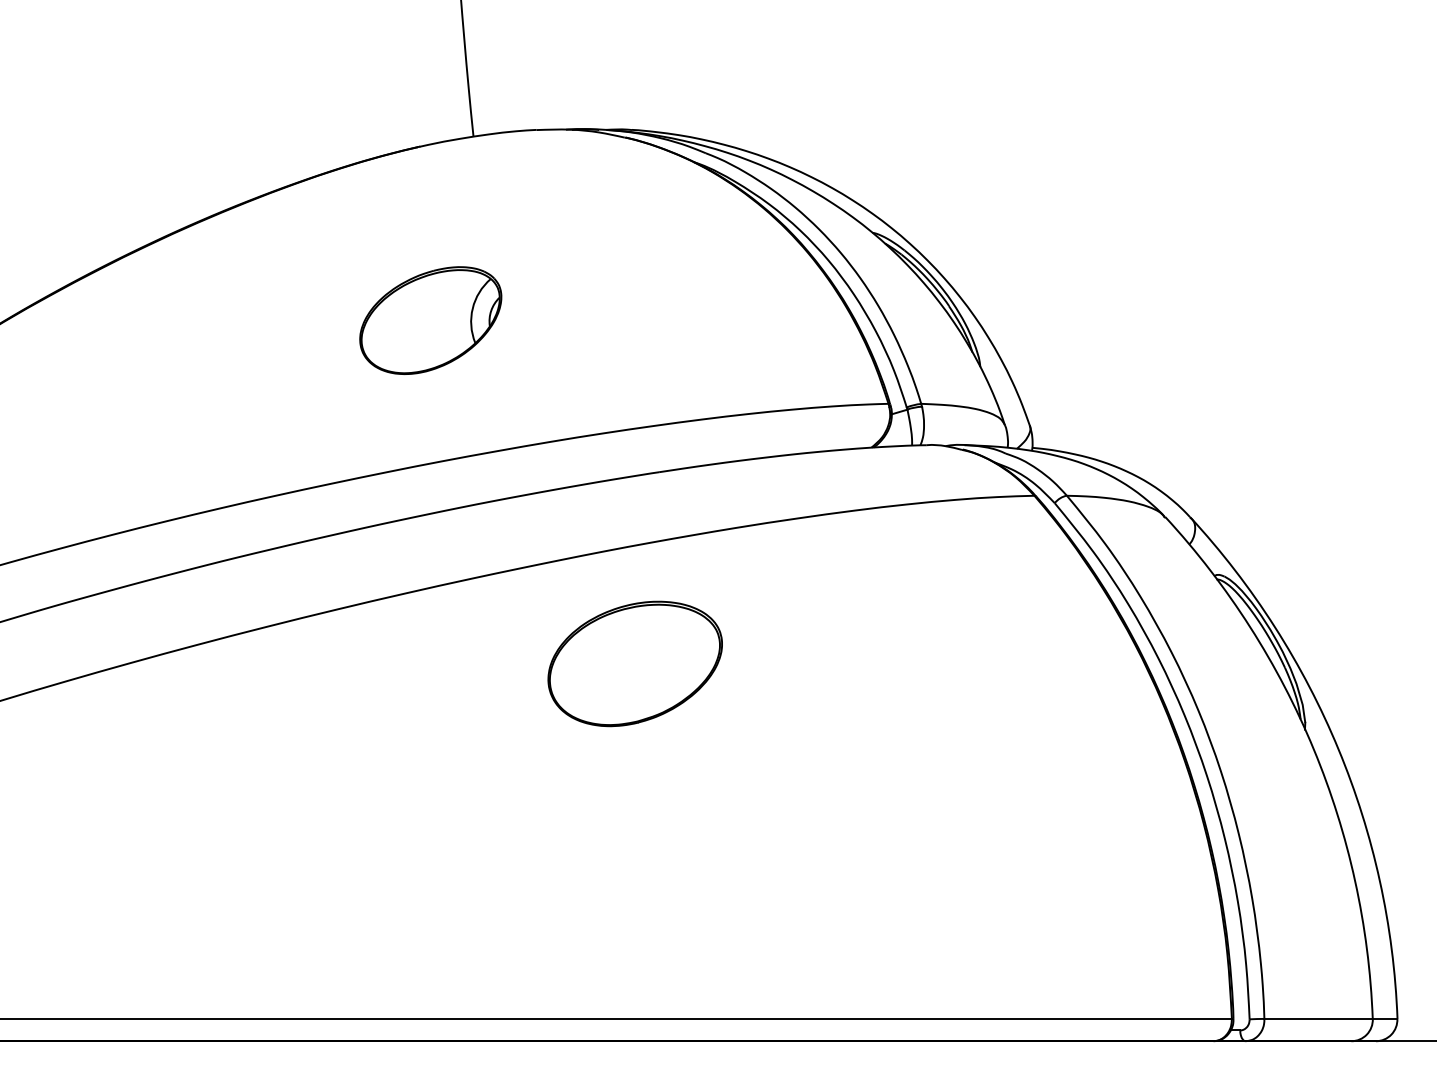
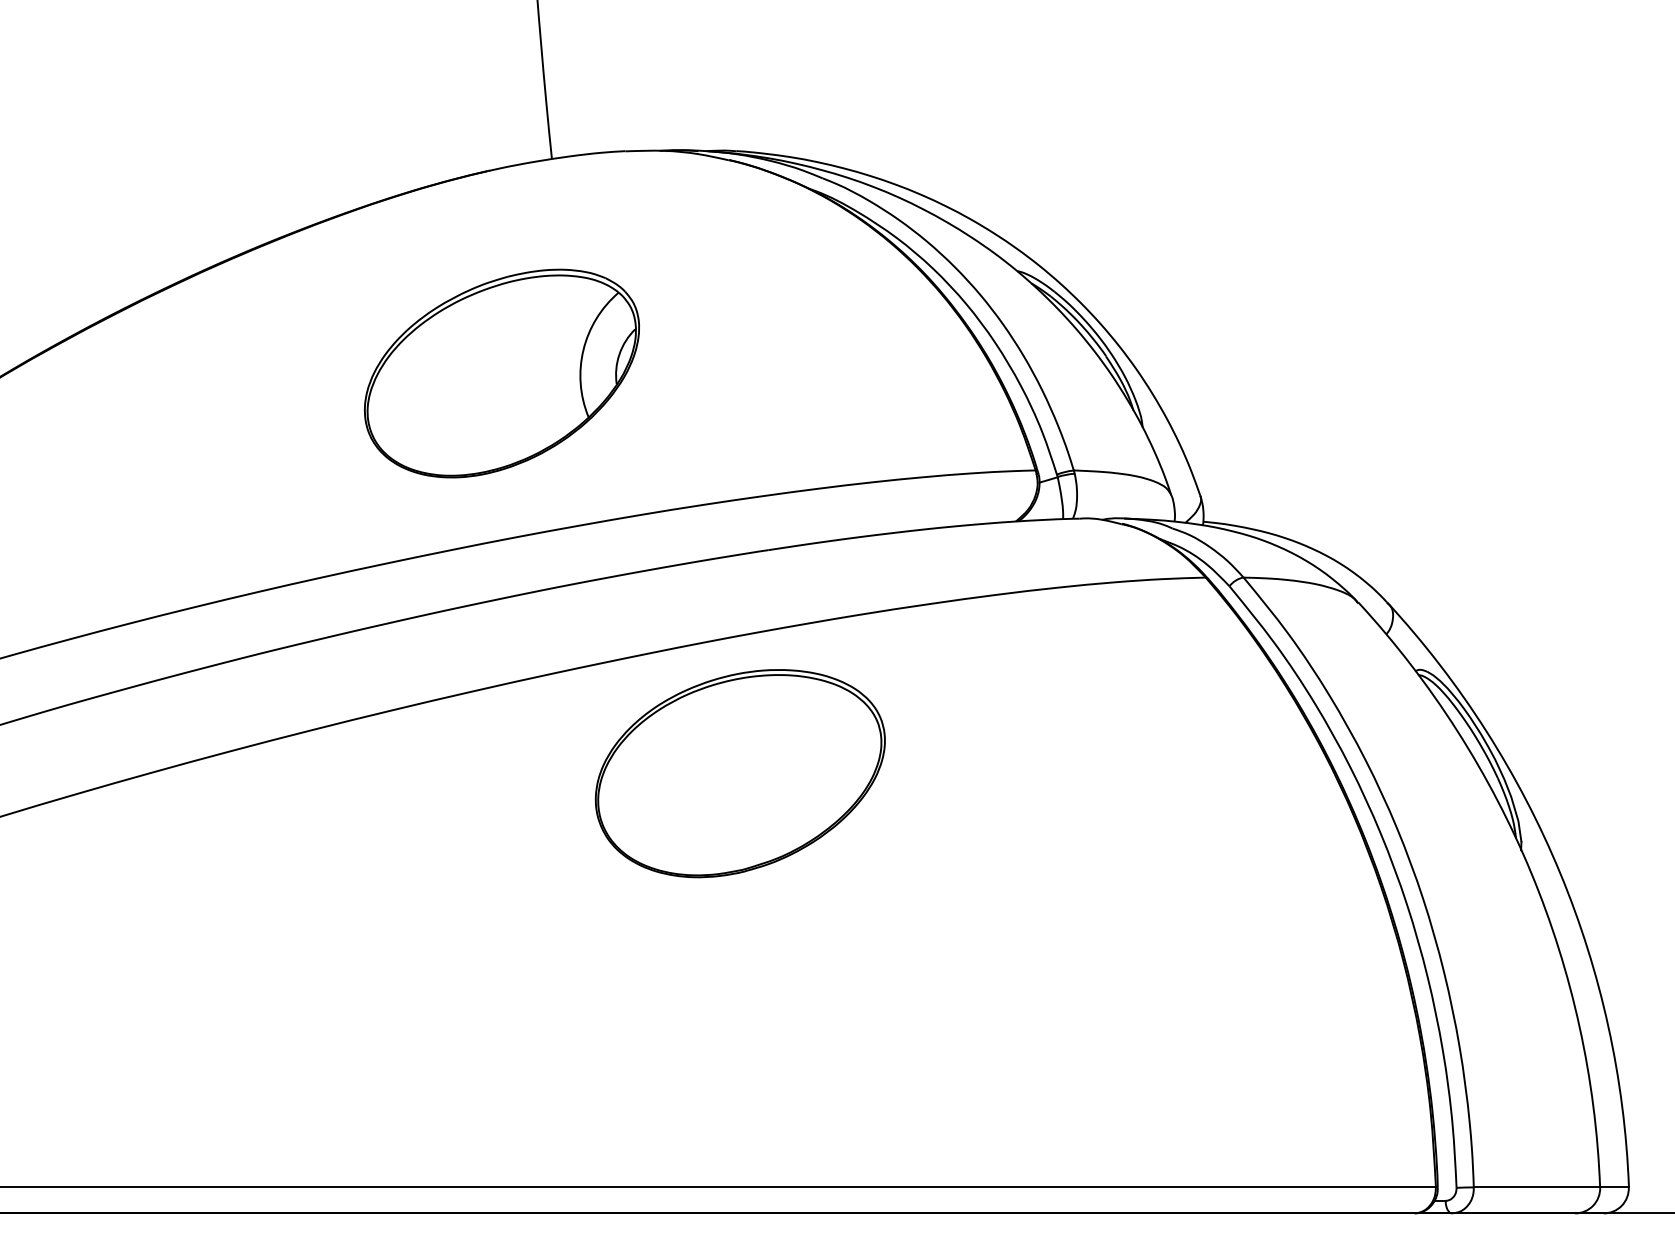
part: (430, 320) -> (501, 373), size x1.67
part: (635, 663) -> (740, 773), size x1.43

